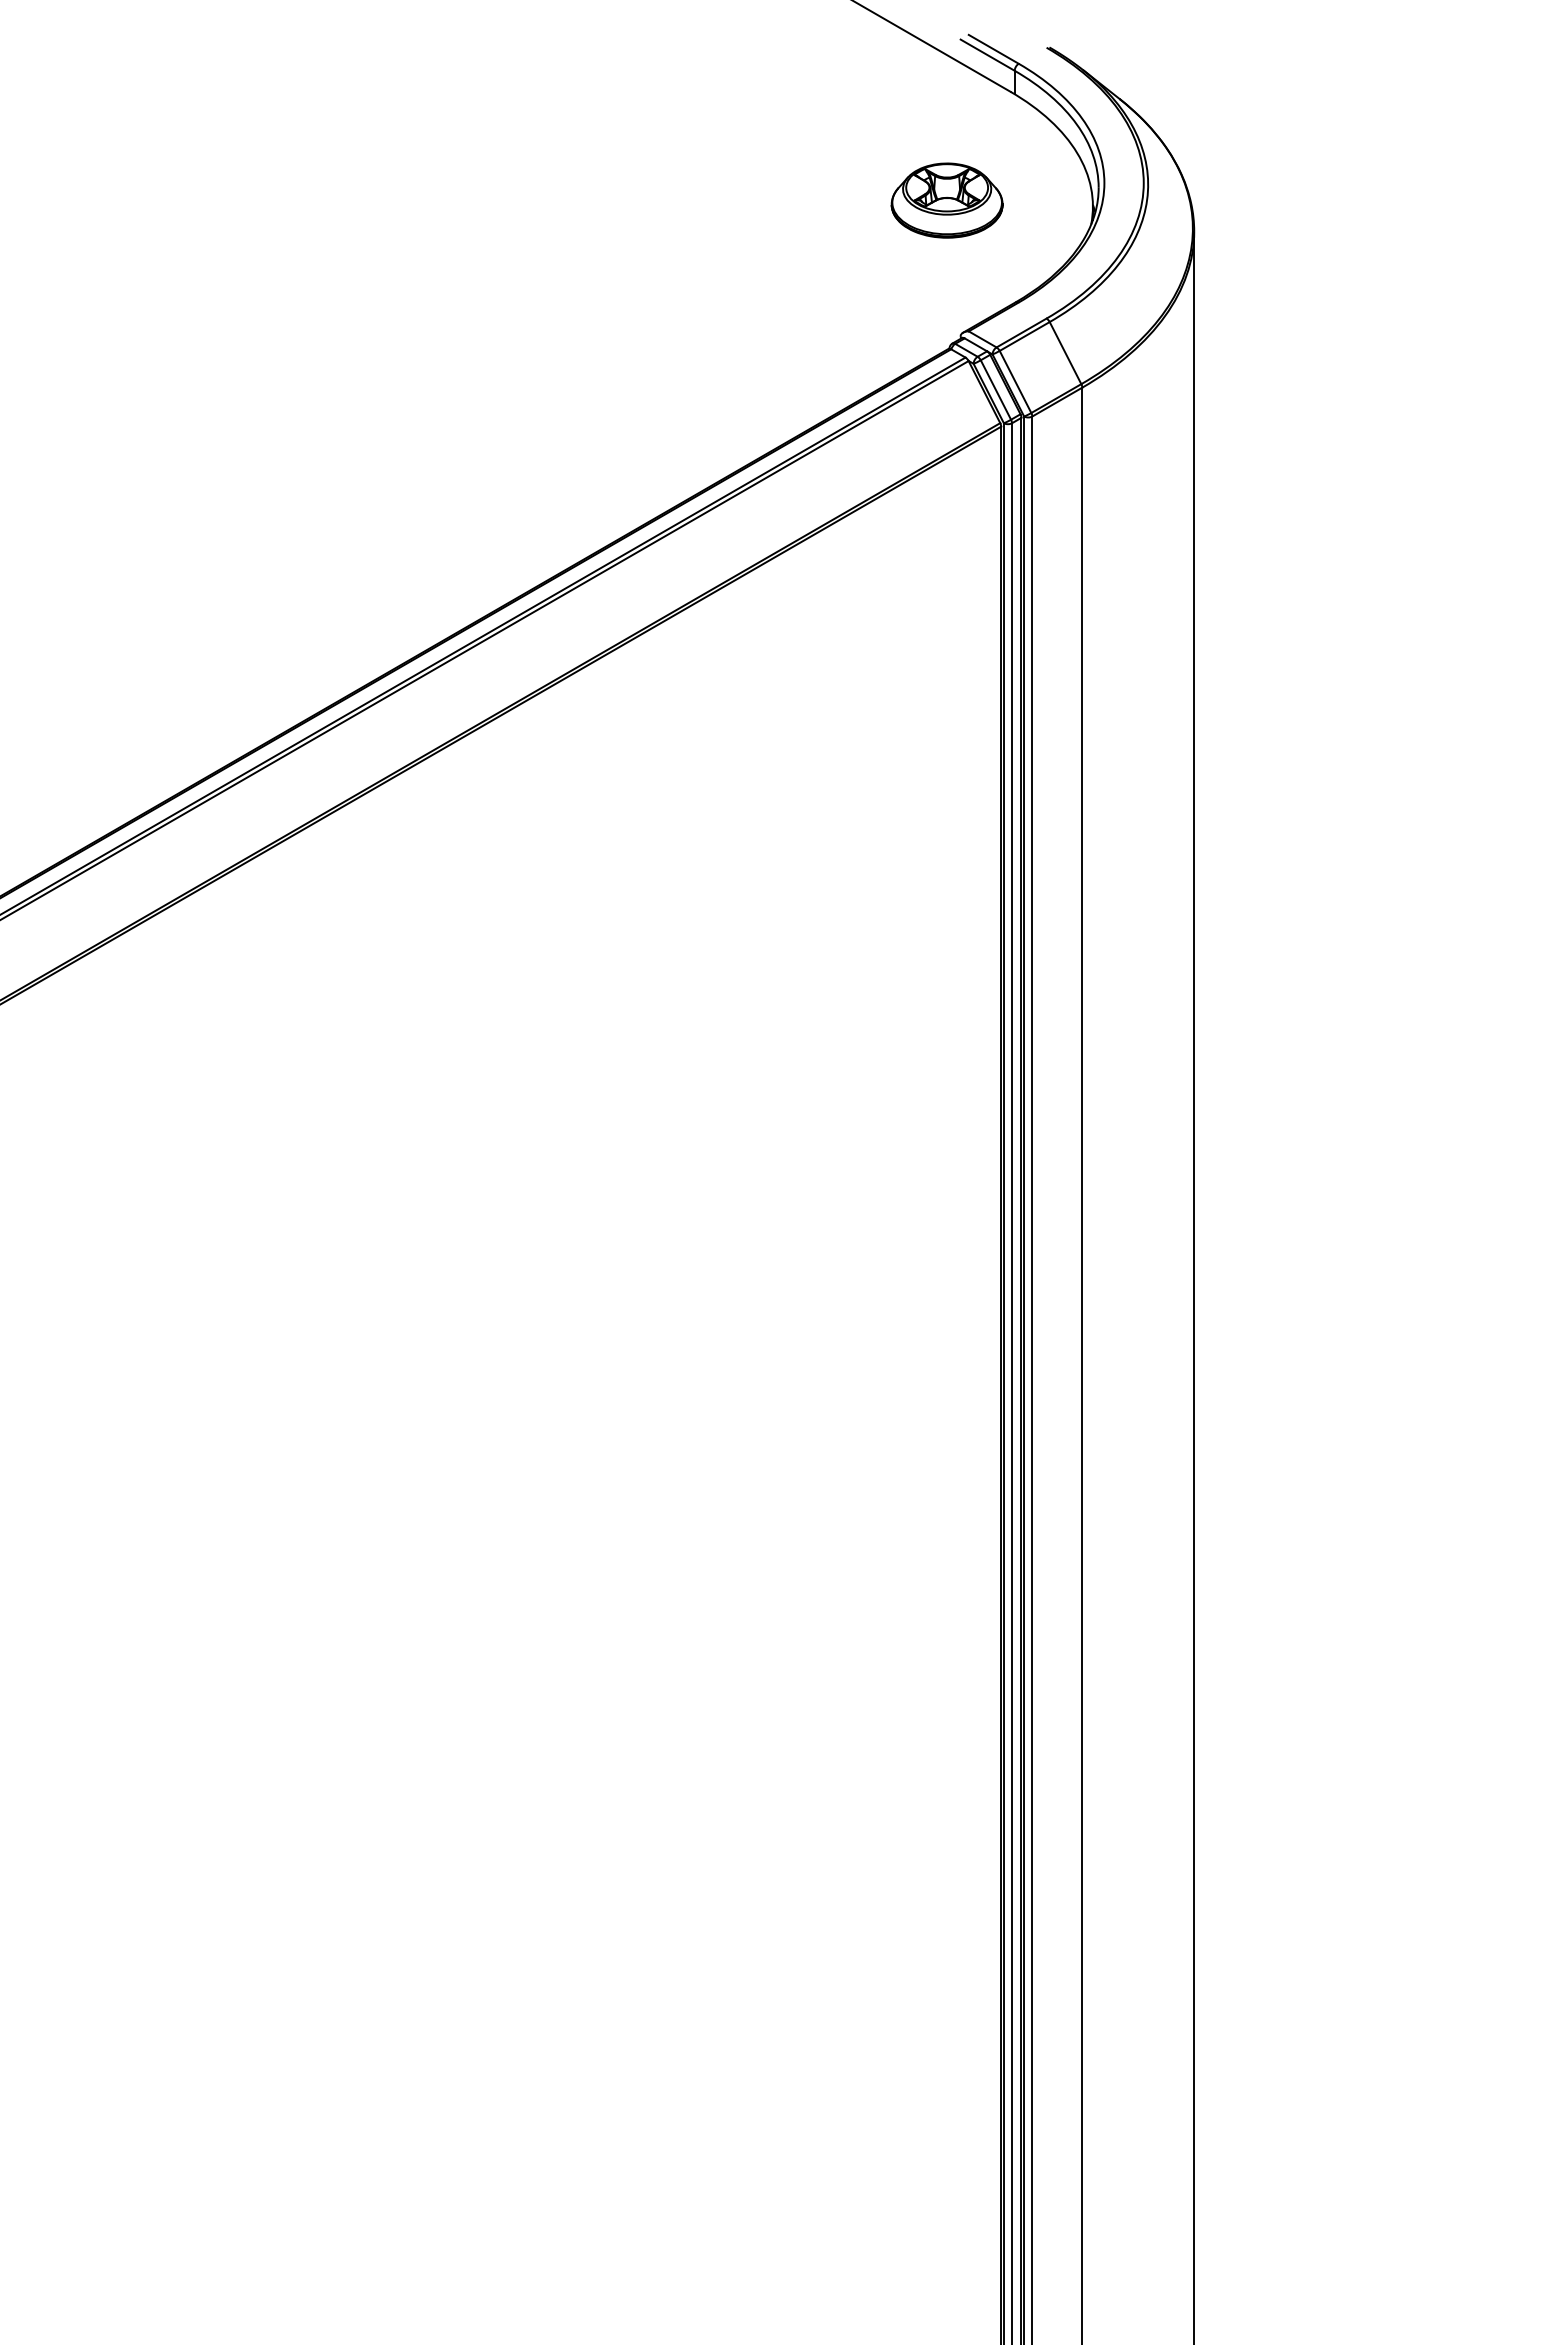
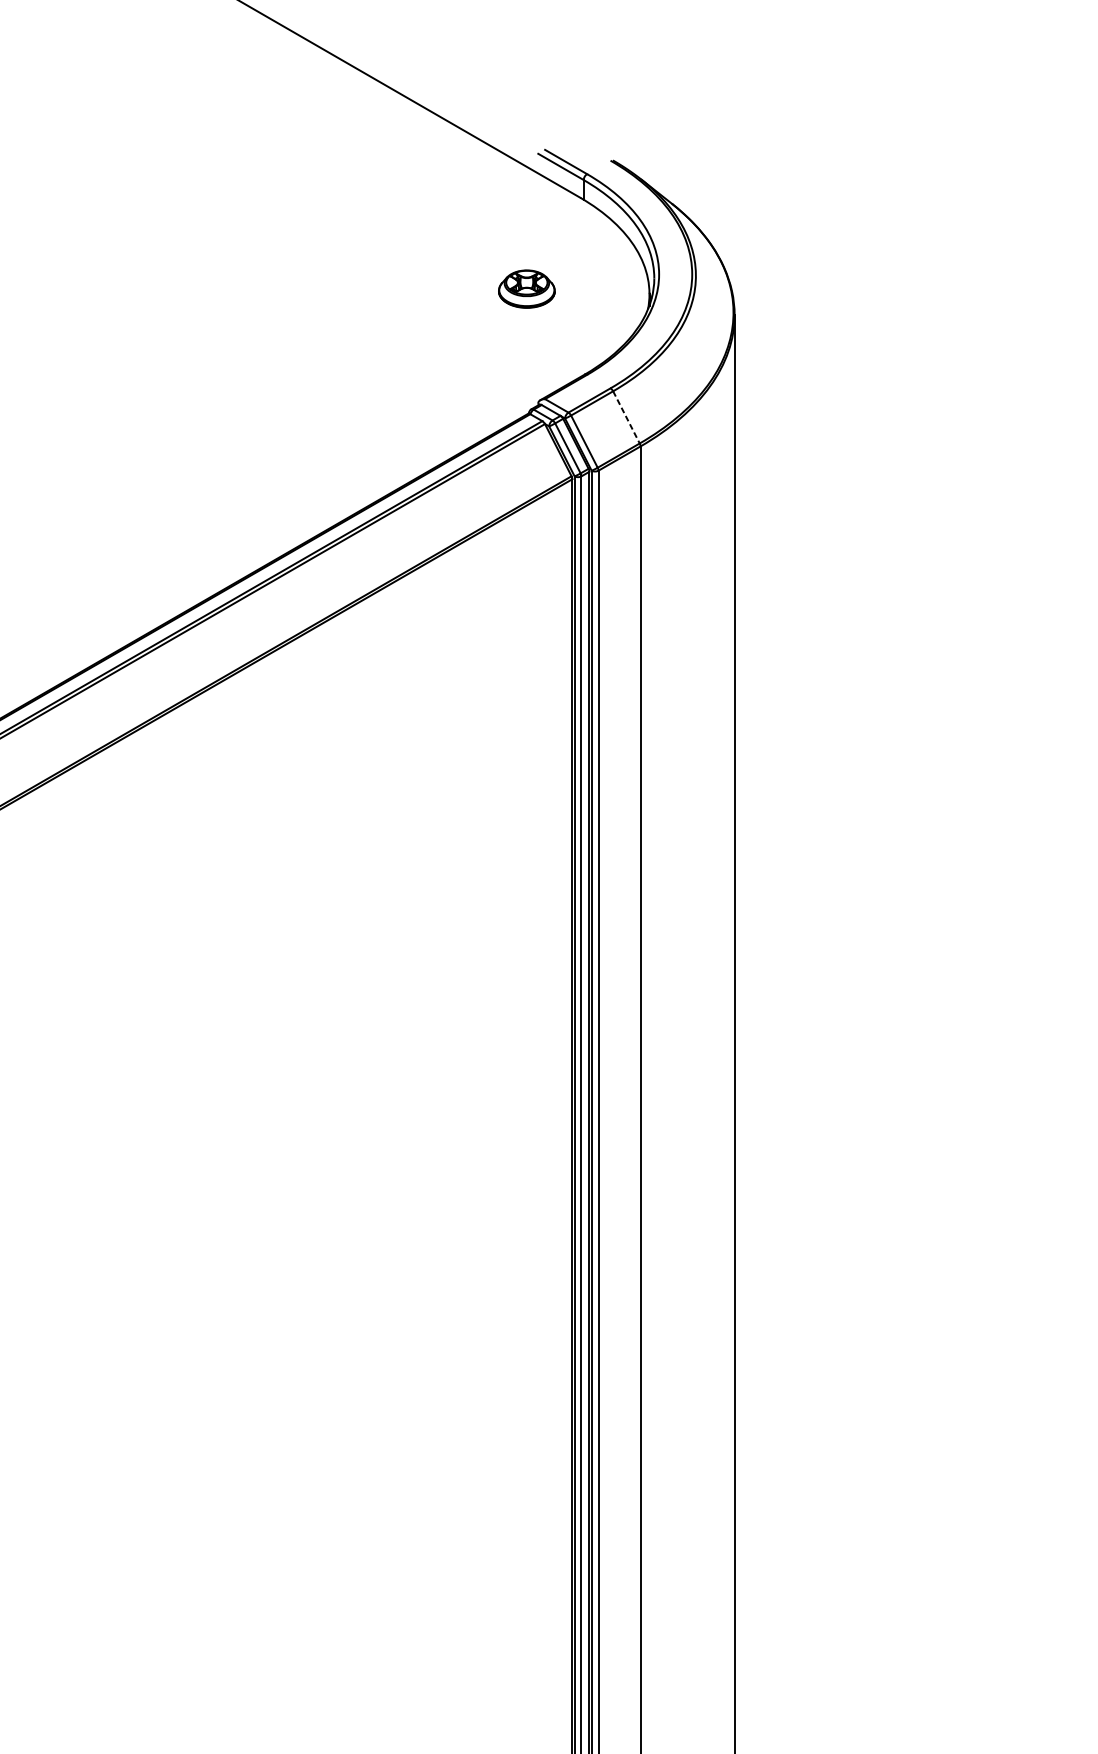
part: (946, 200) -> (526, 289), size x0.6
line: (1065, 353) -> (626, 417), solid -> dashed

